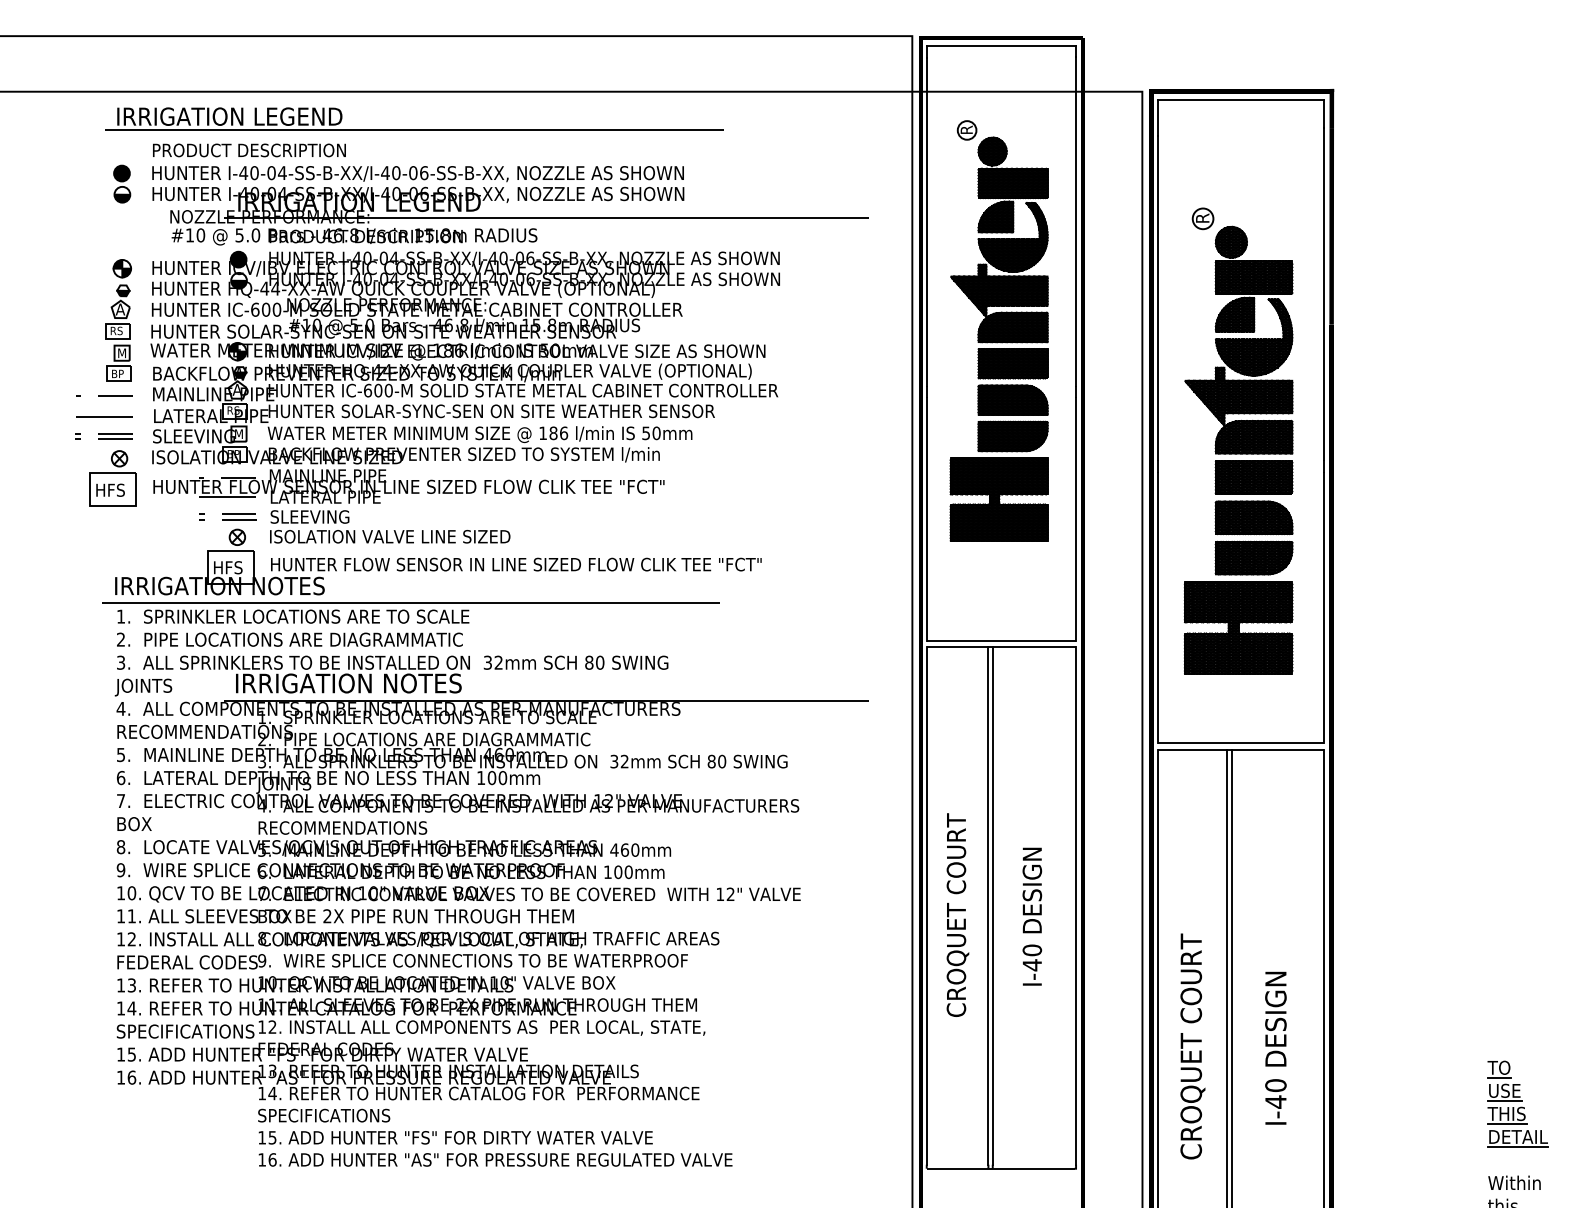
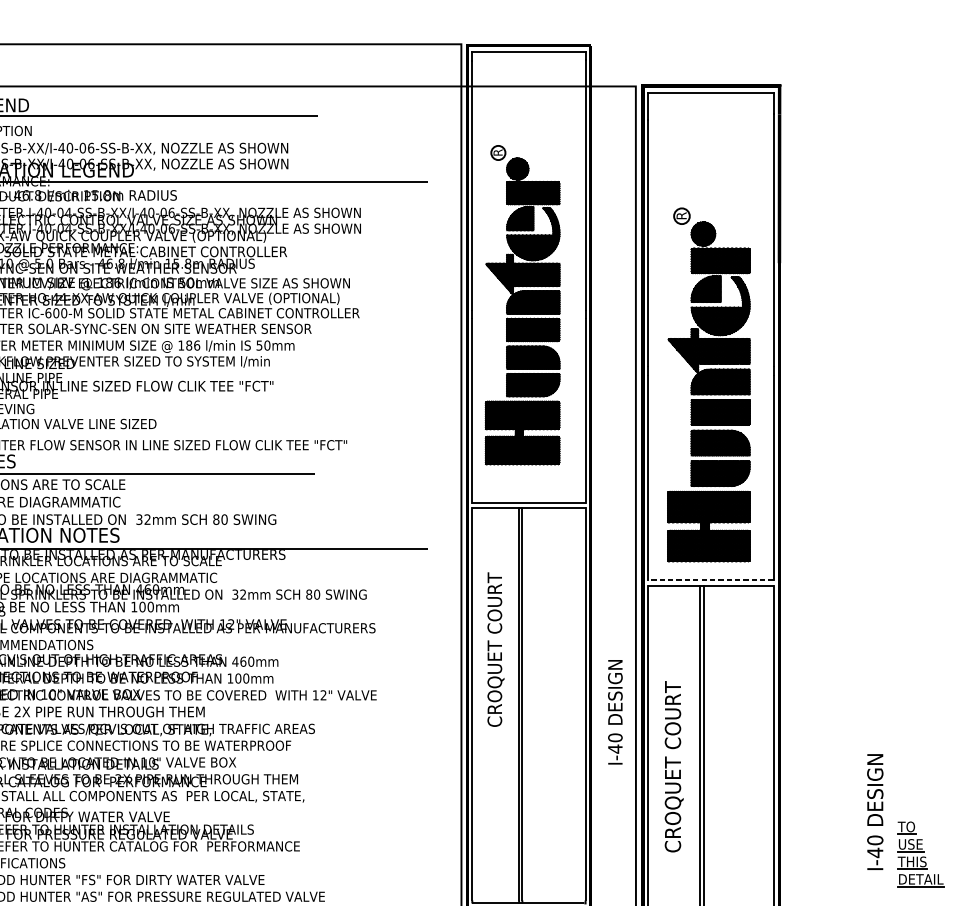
part: (998, 330) -> (522, 304), moved
part: (1238, 440) -> (708, 384), moved
line: (1241, 742) -> (711, 580), solid -> dashed
text: (957, 914) -> (495, 649), moved
text: (1032, 916) -> (615, 712), moved
text: (1192, 1046) -> (673, 766), moved
text: (1275, 1047) -> (874, 811), moved

